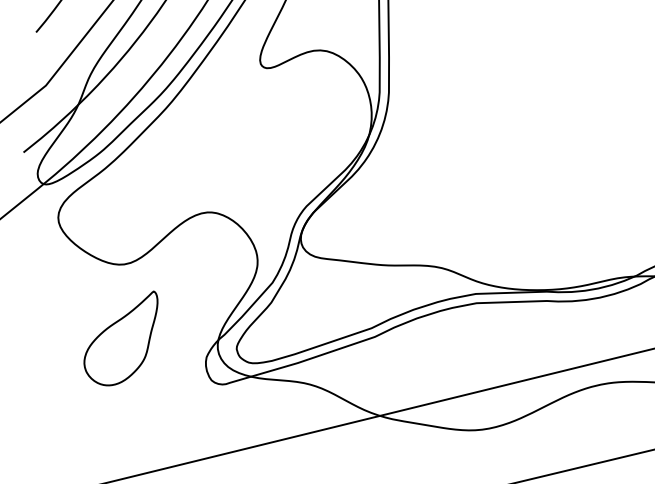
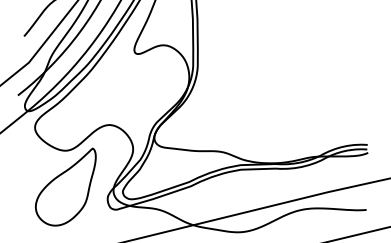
part: (120, 337) -> (65, 186), size x1.67

